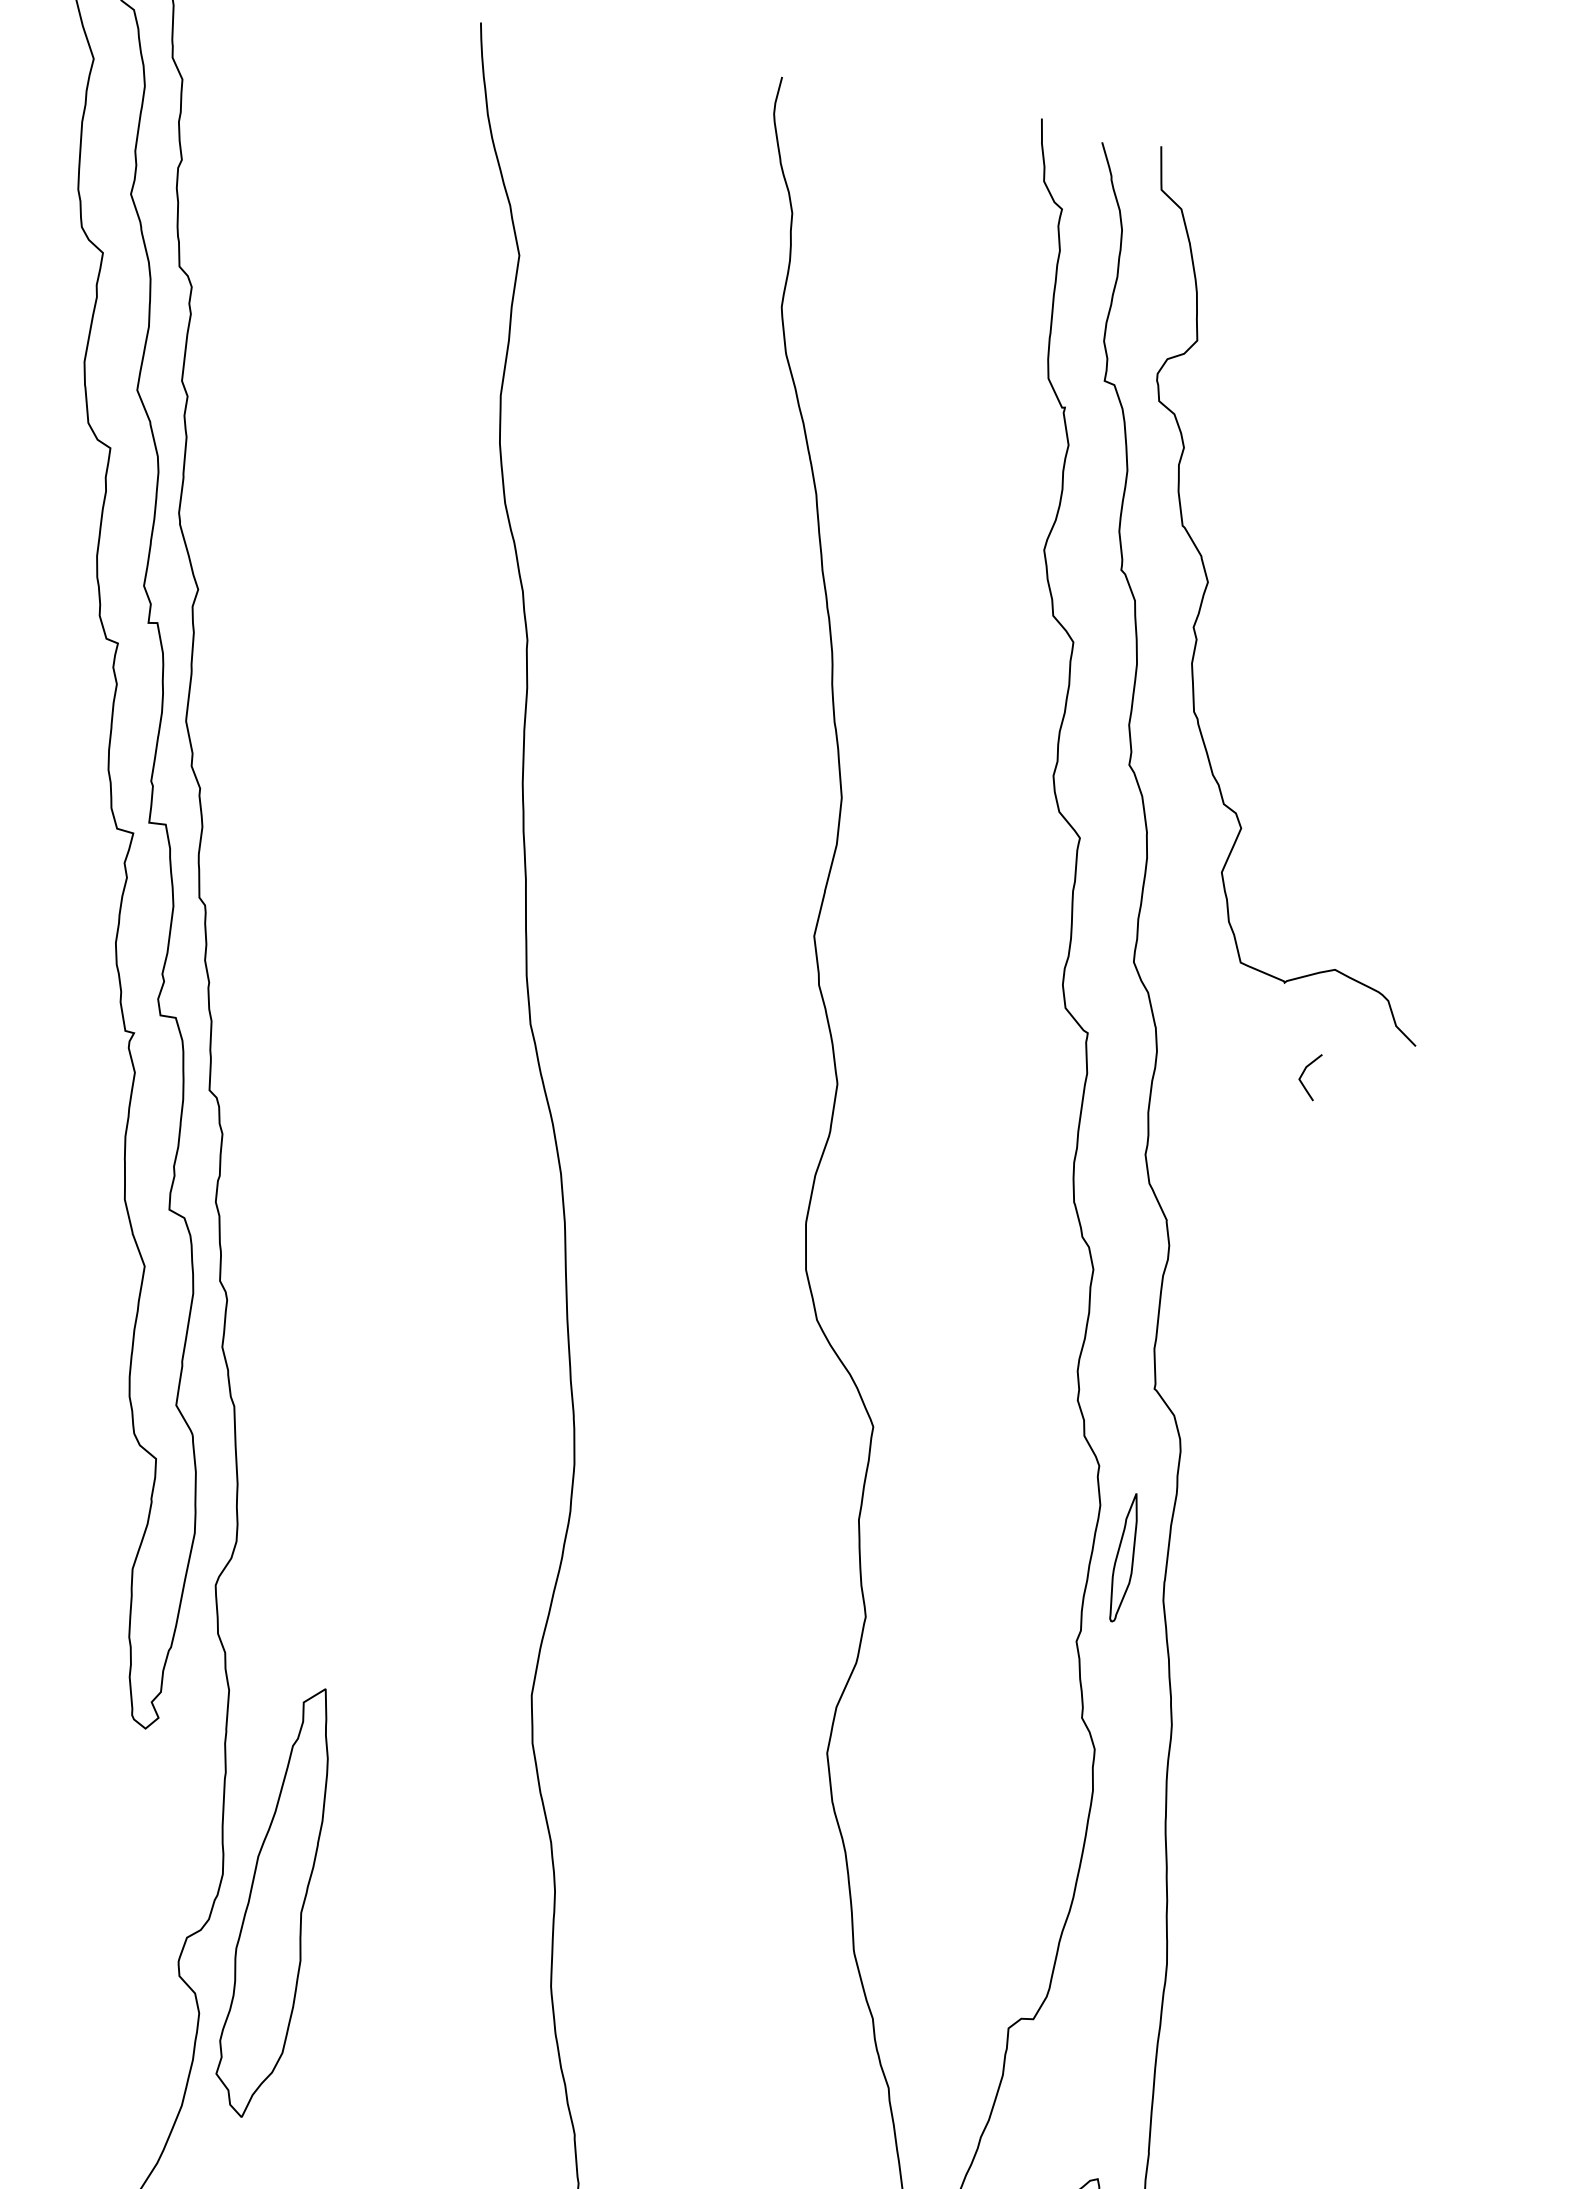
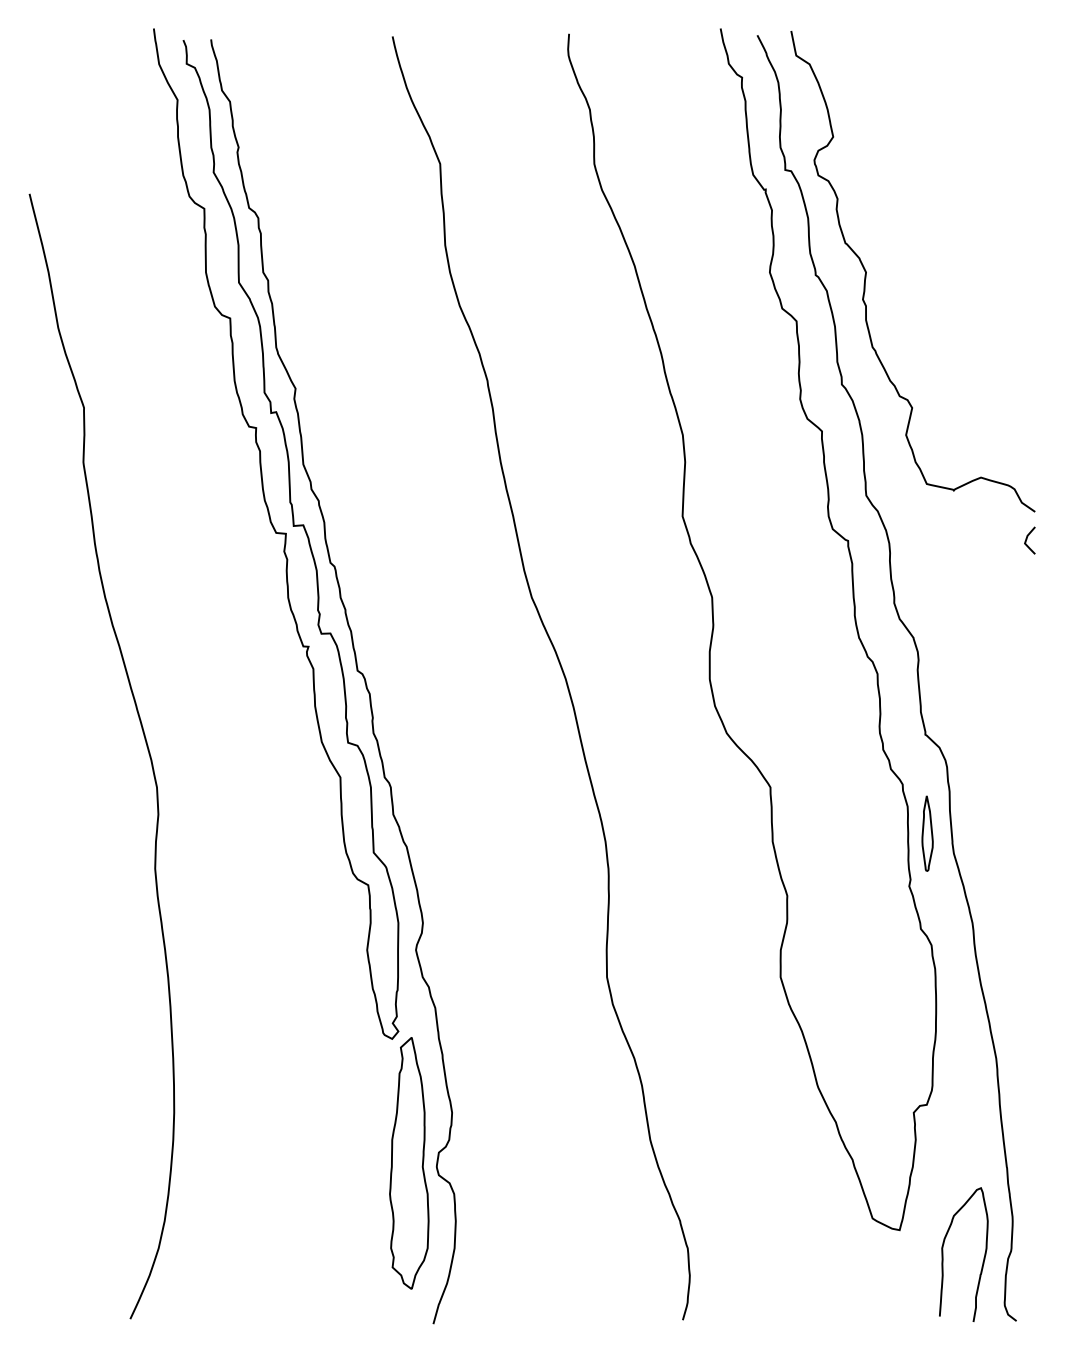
line: (1305, 1073) -> (1027, 539), moved
part: (279, 1902) -> (409, 1163), moved

